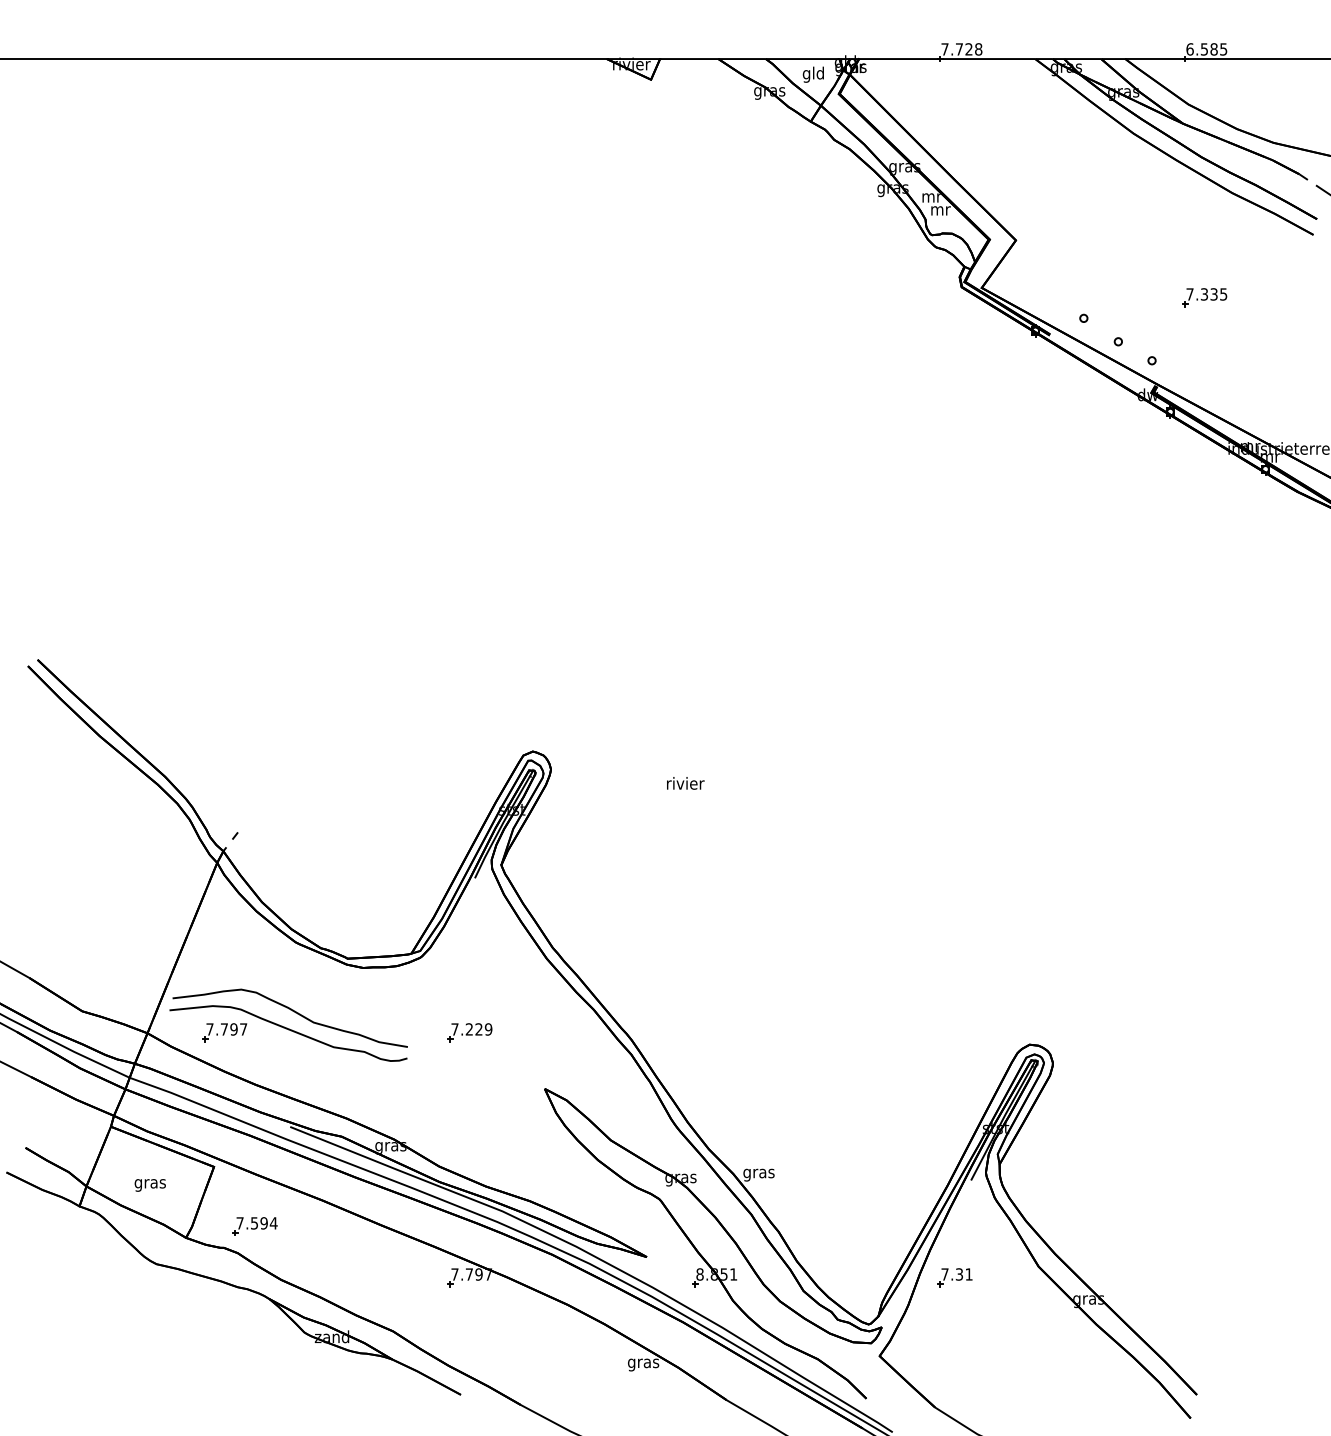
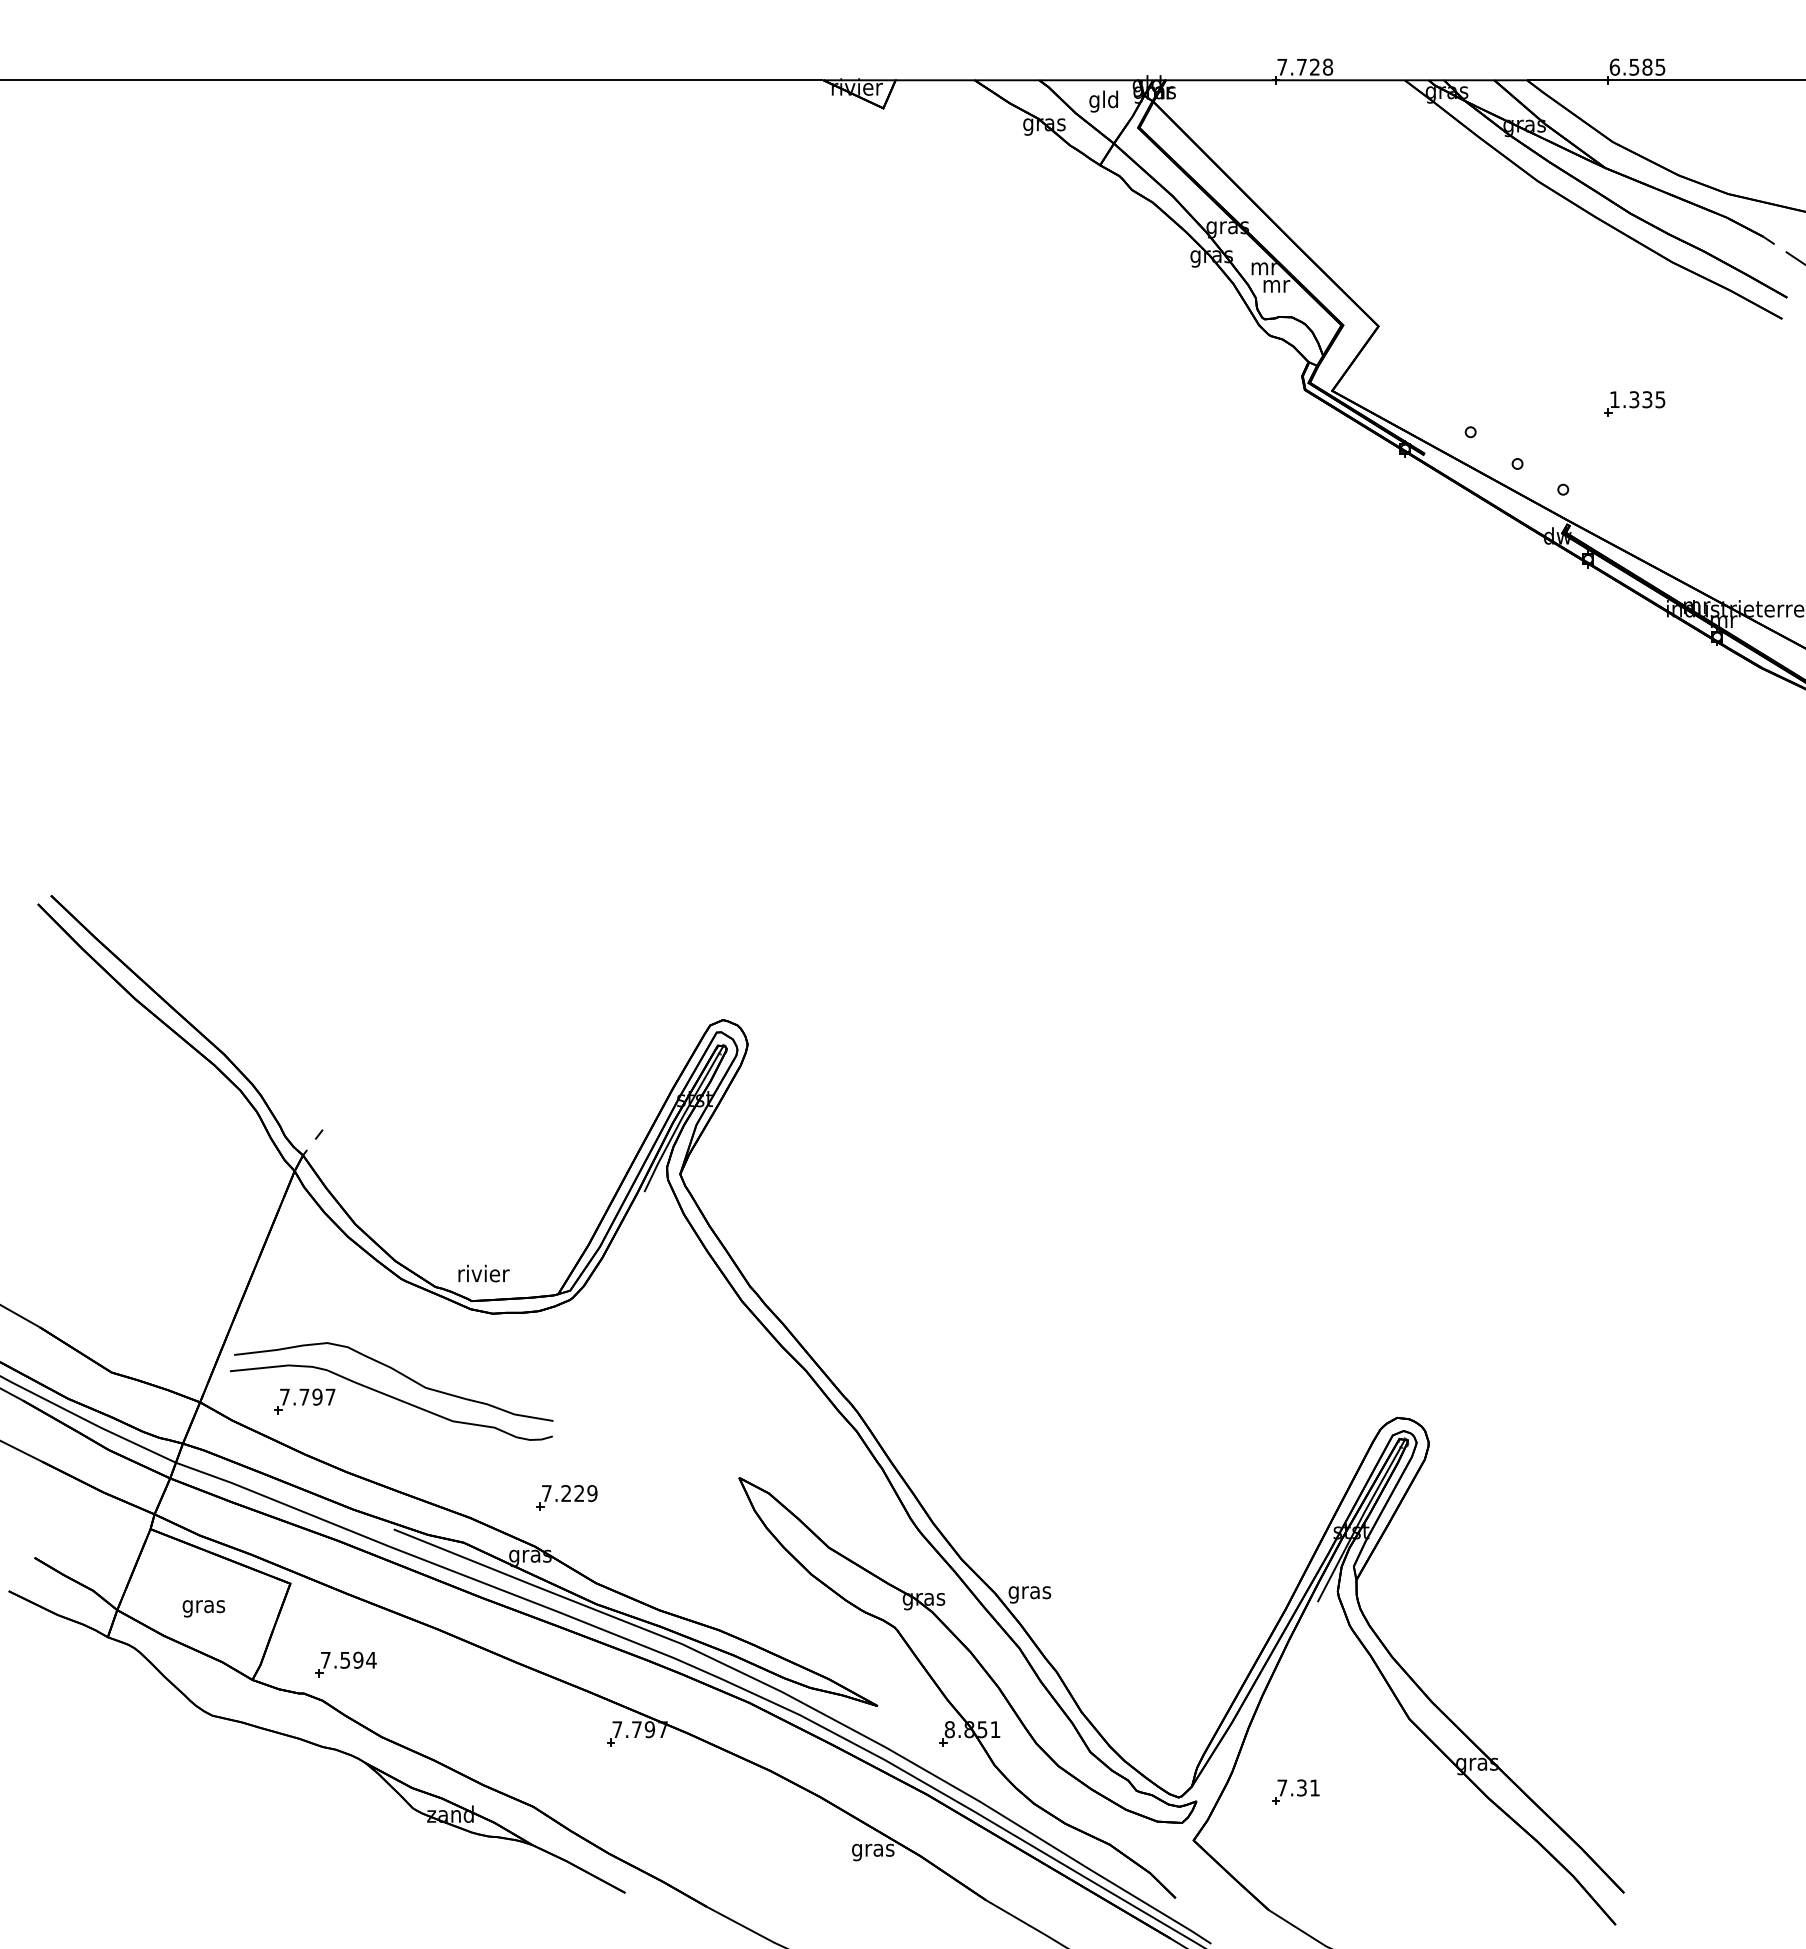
text: (1189, 294) -> (1614, 399), 7.335 -> 1.335
text: (685, 783) -> (483, 1273), moved
part: (469, 1032) -> (566, 1497), moved
part: (954, 1277) -> (1295, 1792), moved

